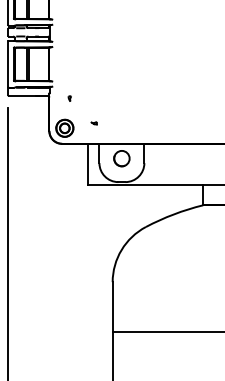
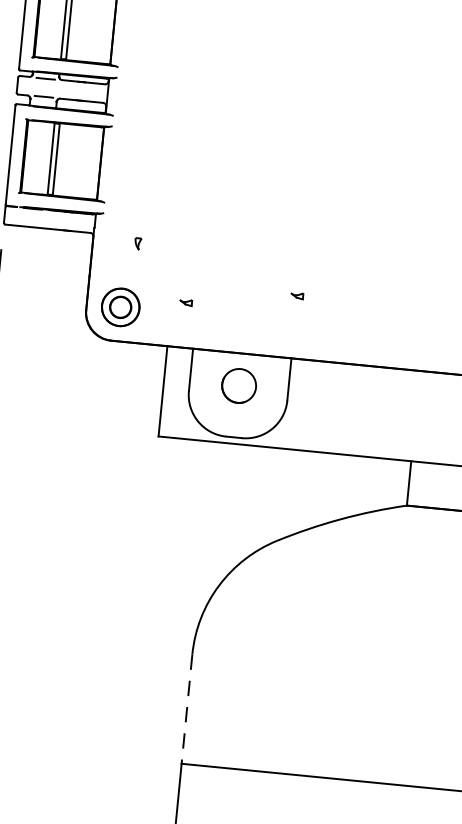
part: (143, 115) -> (295, 296), added
line: (112, 307) -> (186, 709), solid -> dashed

